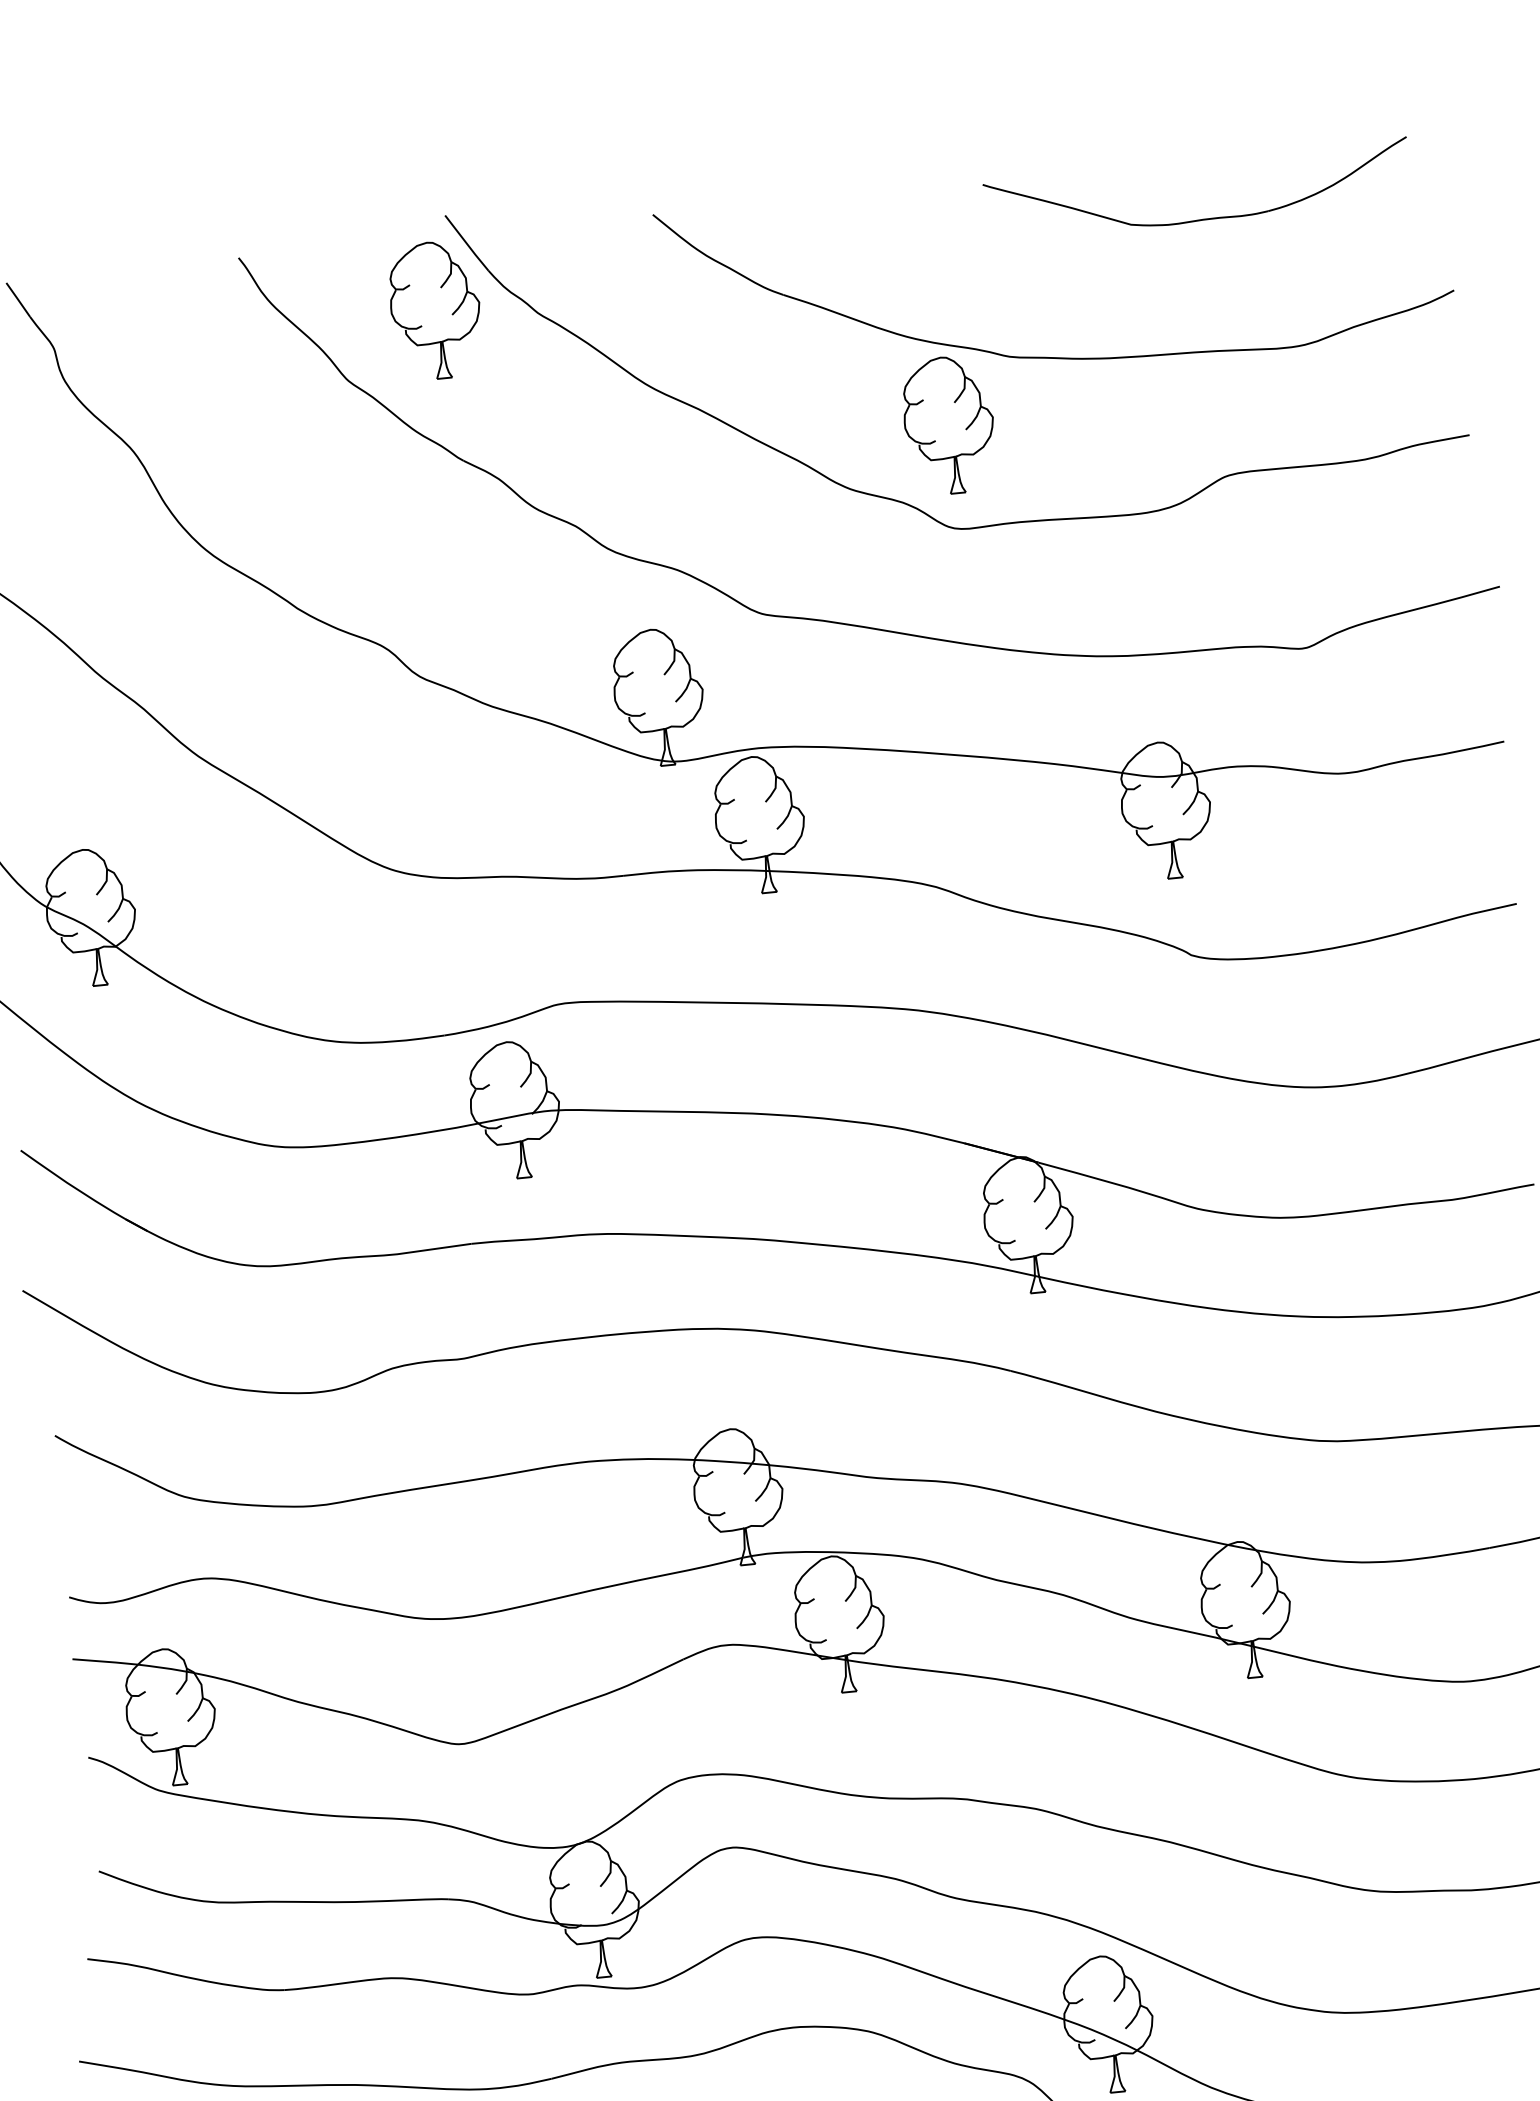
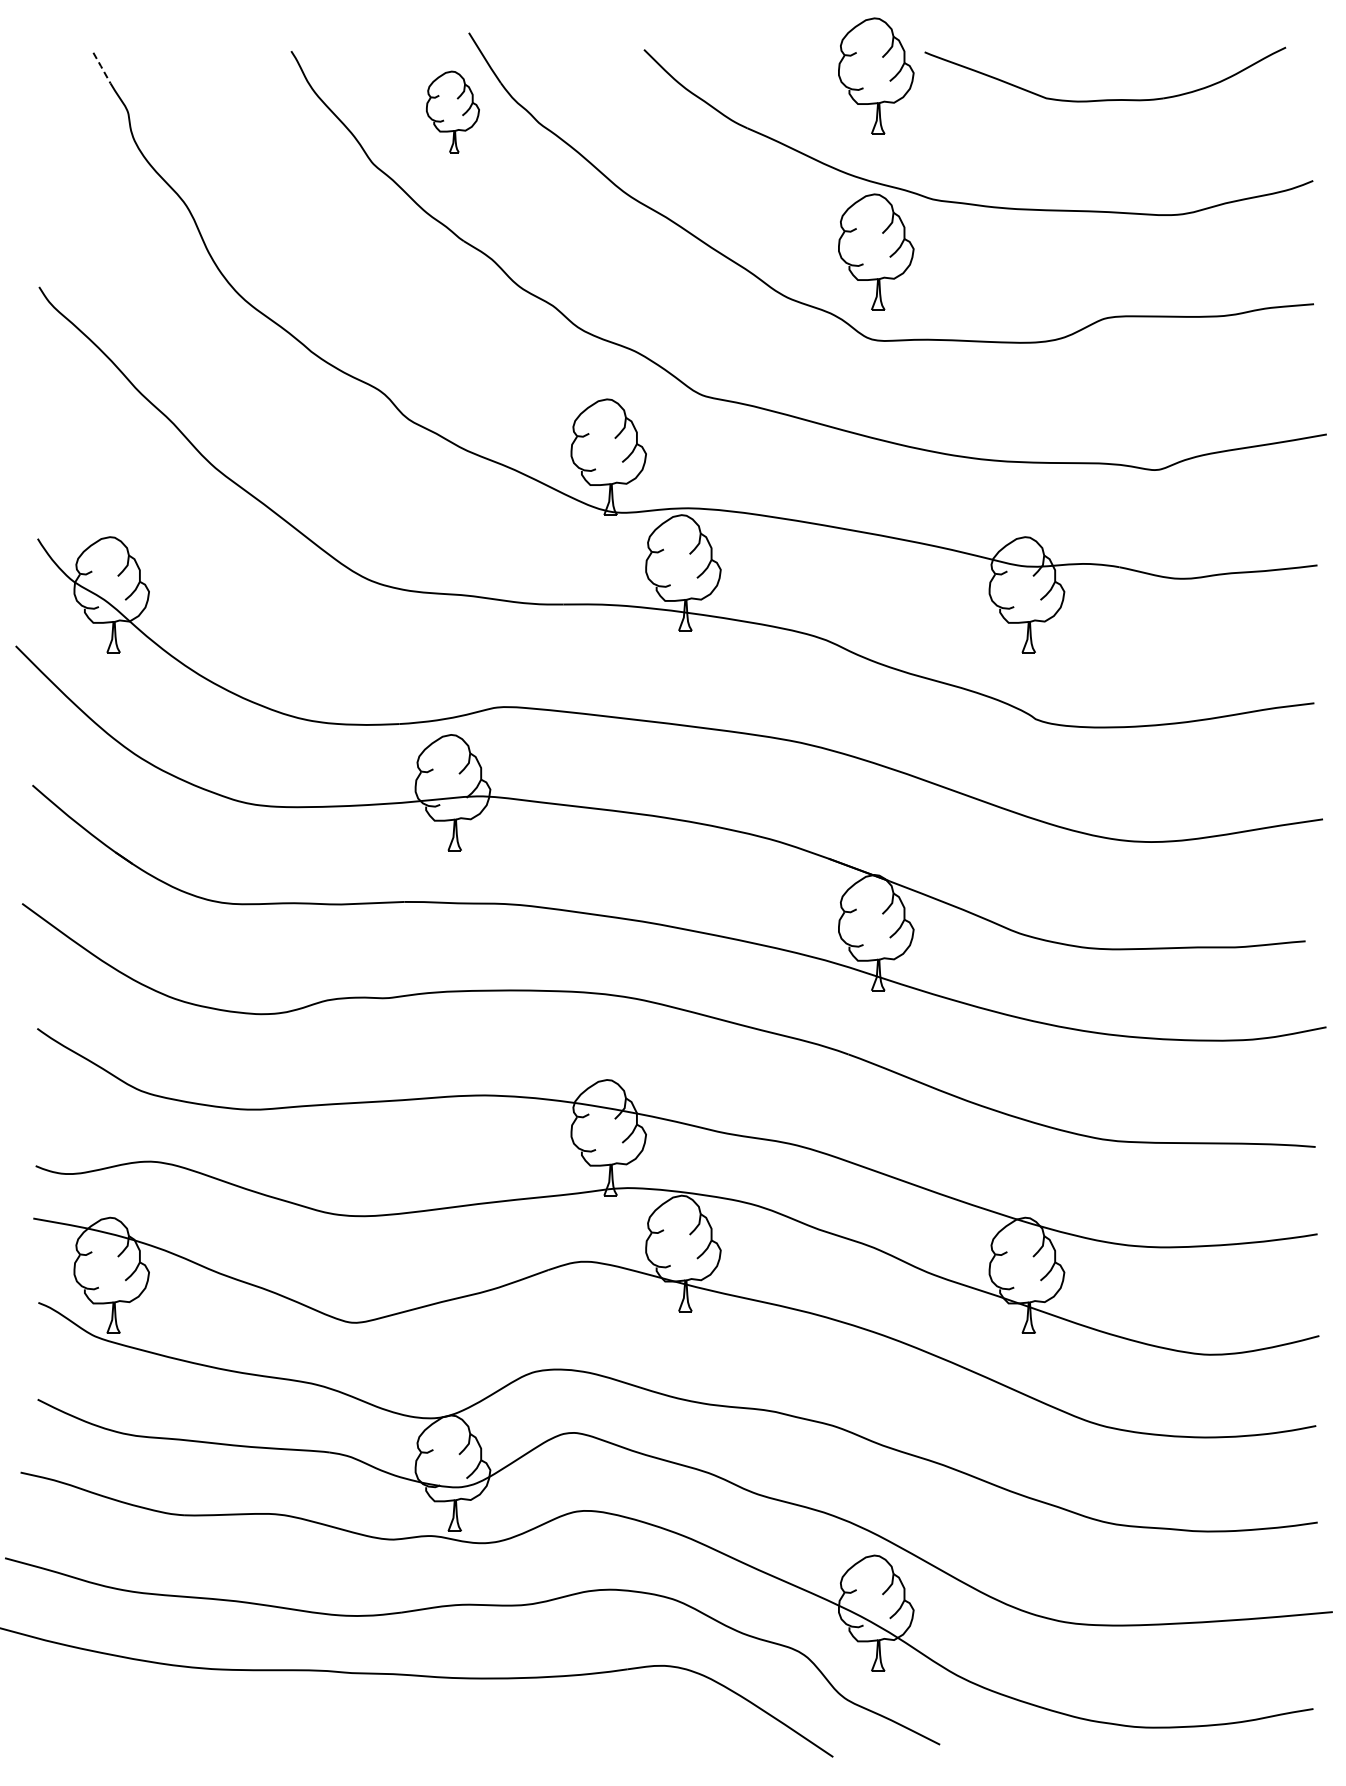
part: (928, 217) -> (876, 75), added
line: (17, 299) -> (101, 67), solid -> dashed
part: (435, 309) -> (452, 111), size x0.7

